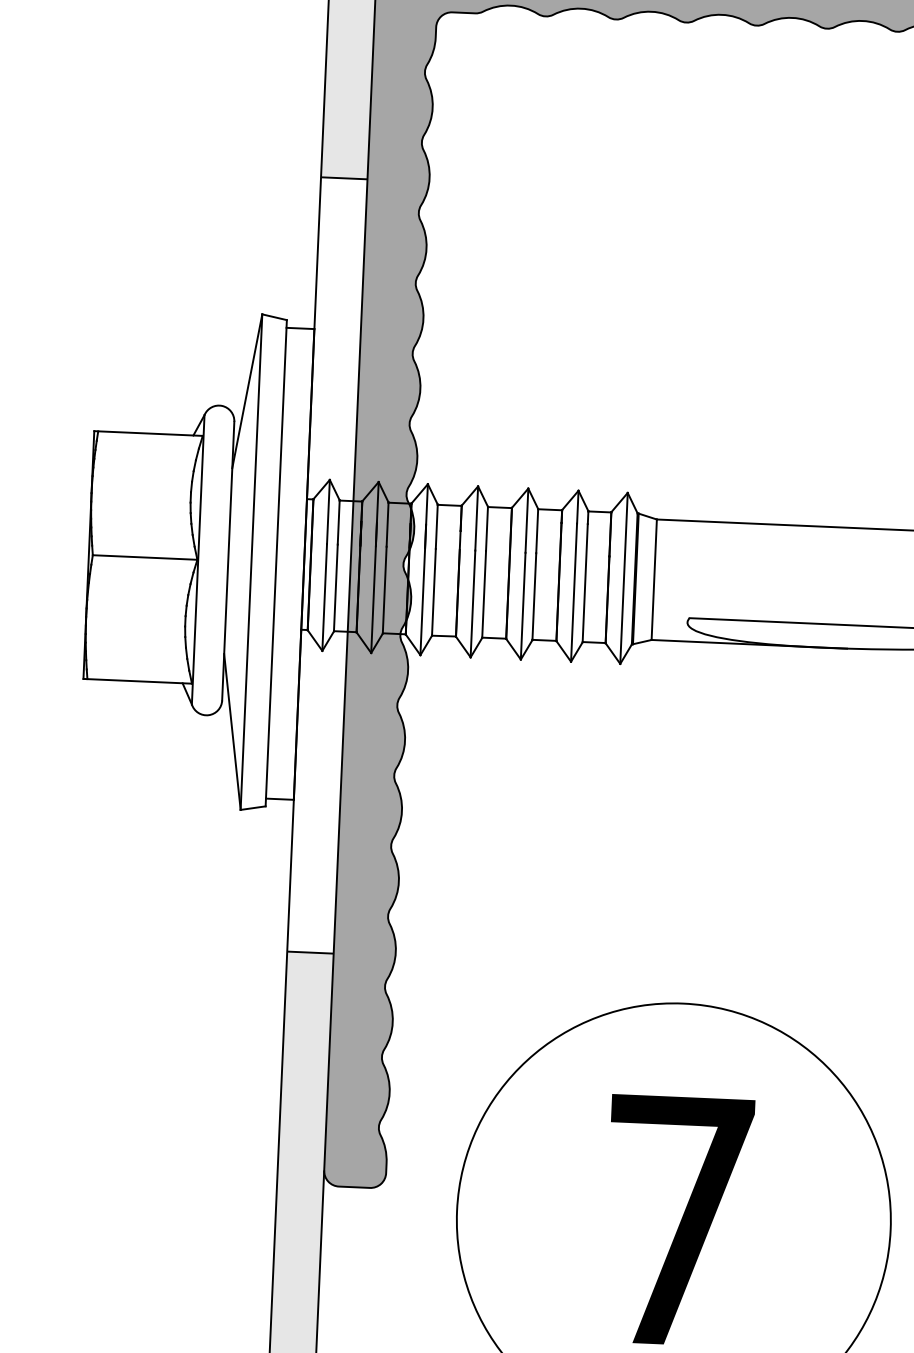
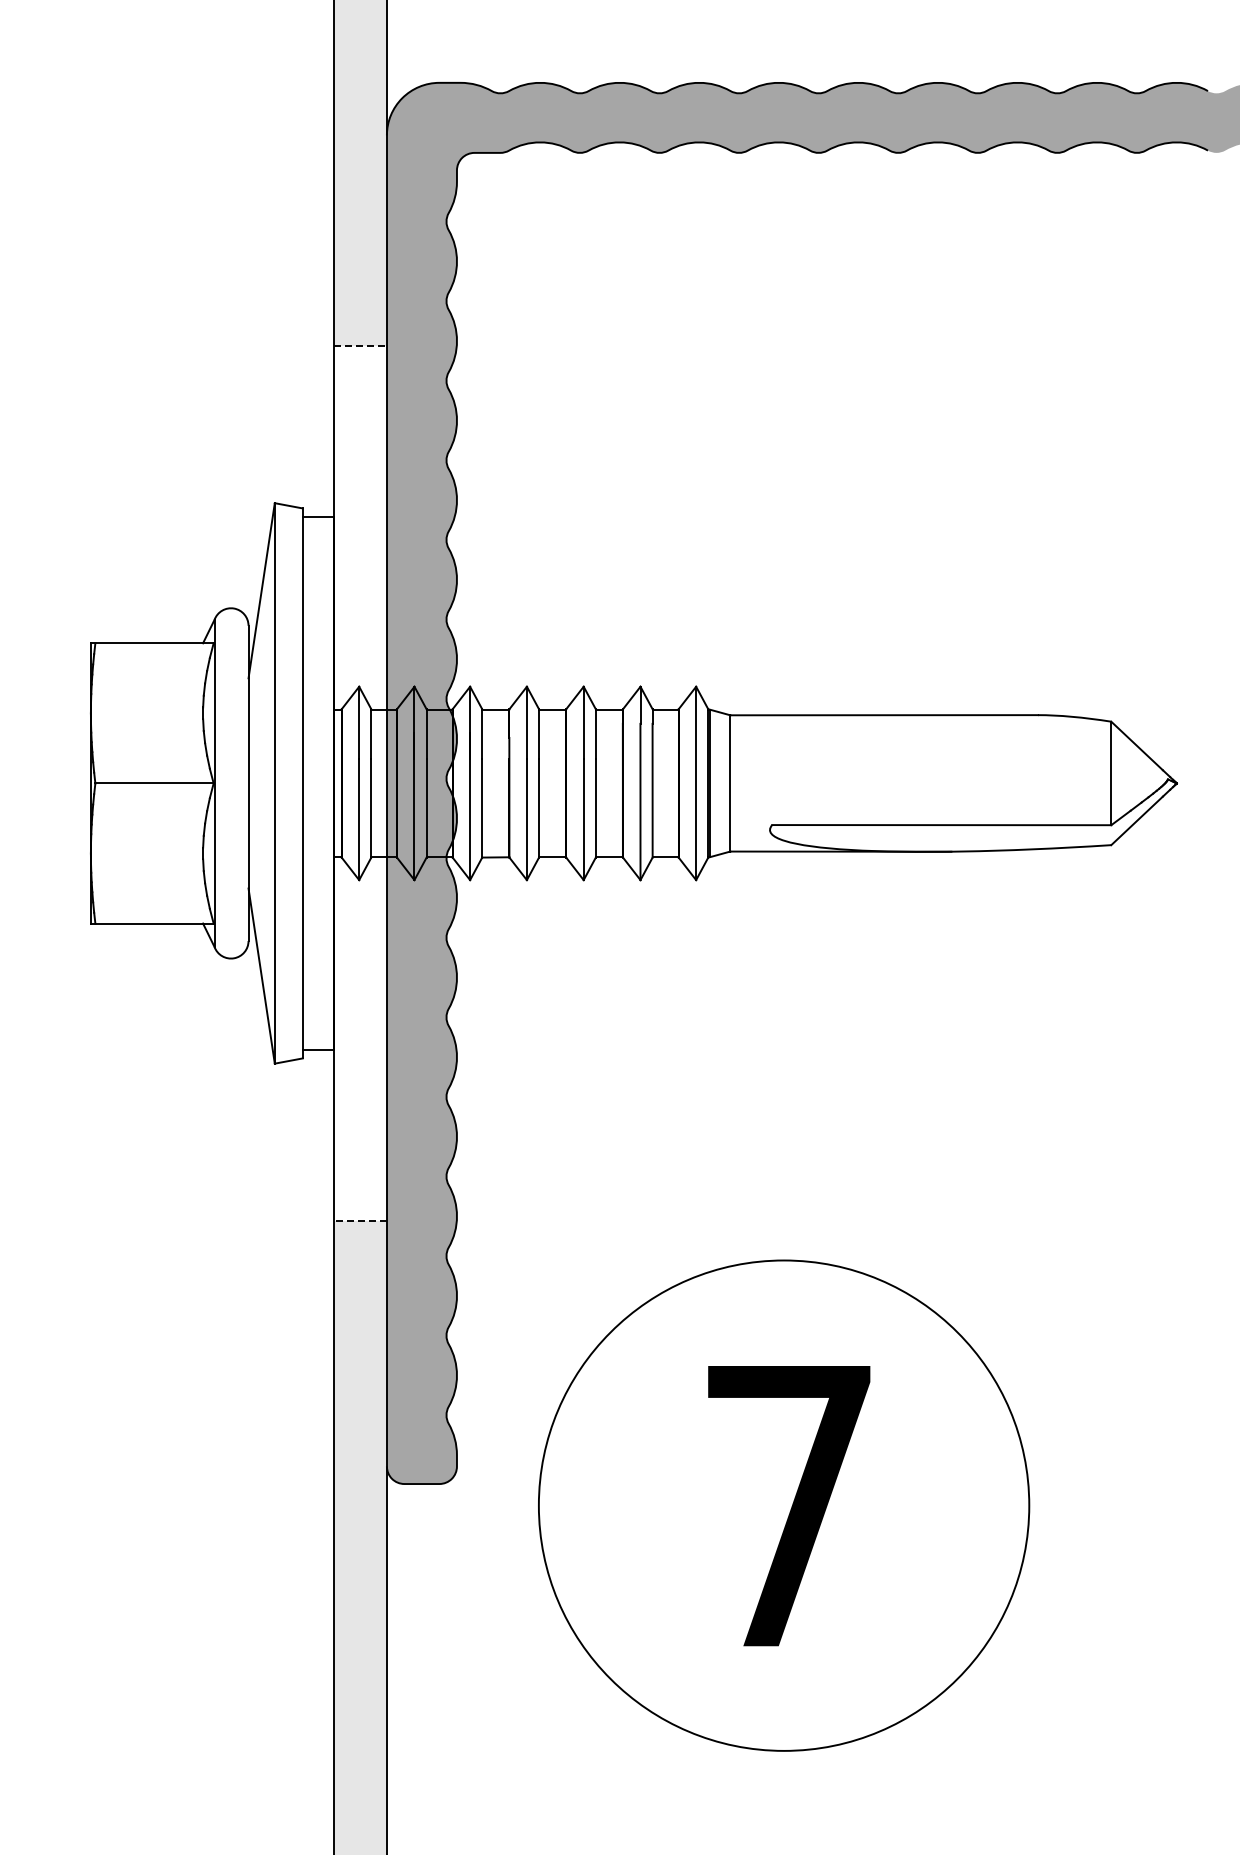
line: (345, 178) -> (361, 345), solid -> dashed
line: (310, 952) -> (360, 1221), solid -> dashed

